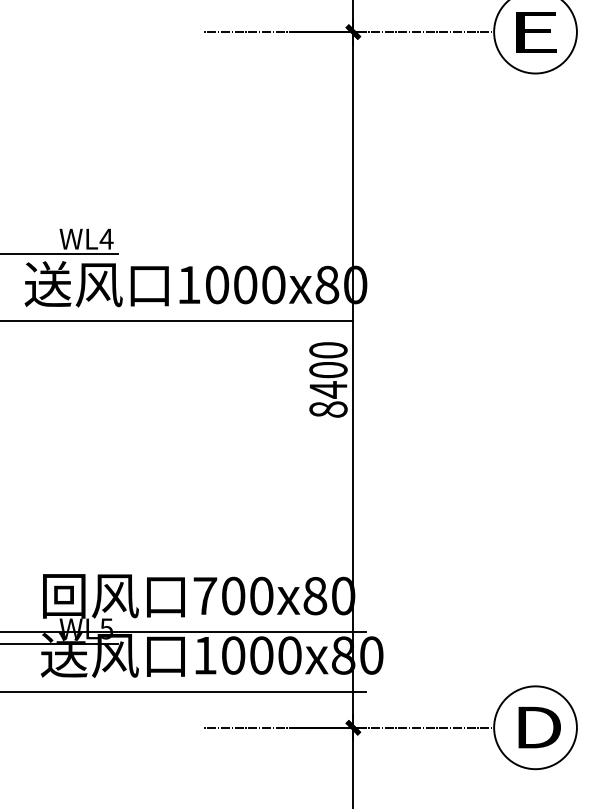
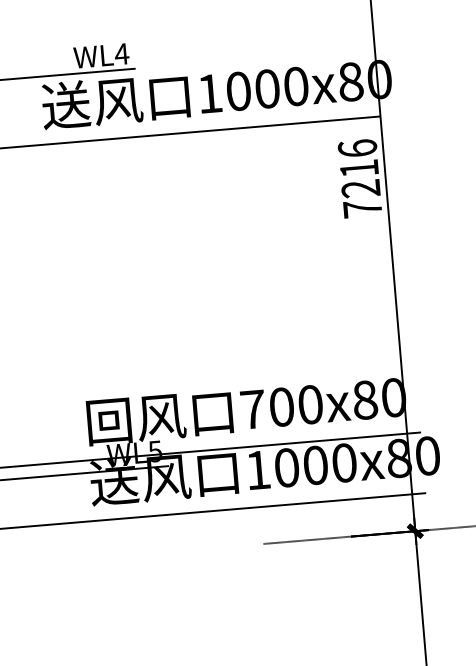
text: (328, 379) -> (360, 178), 8400 -> 7216

